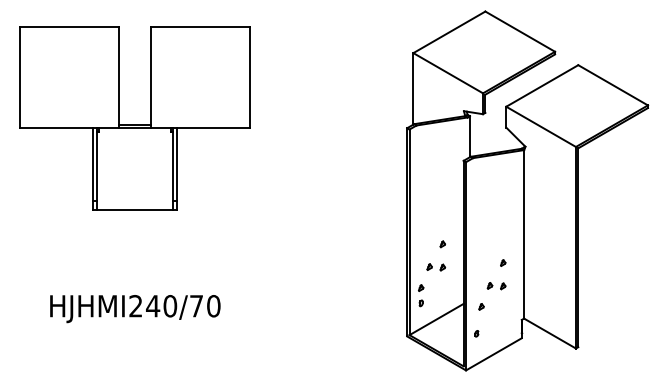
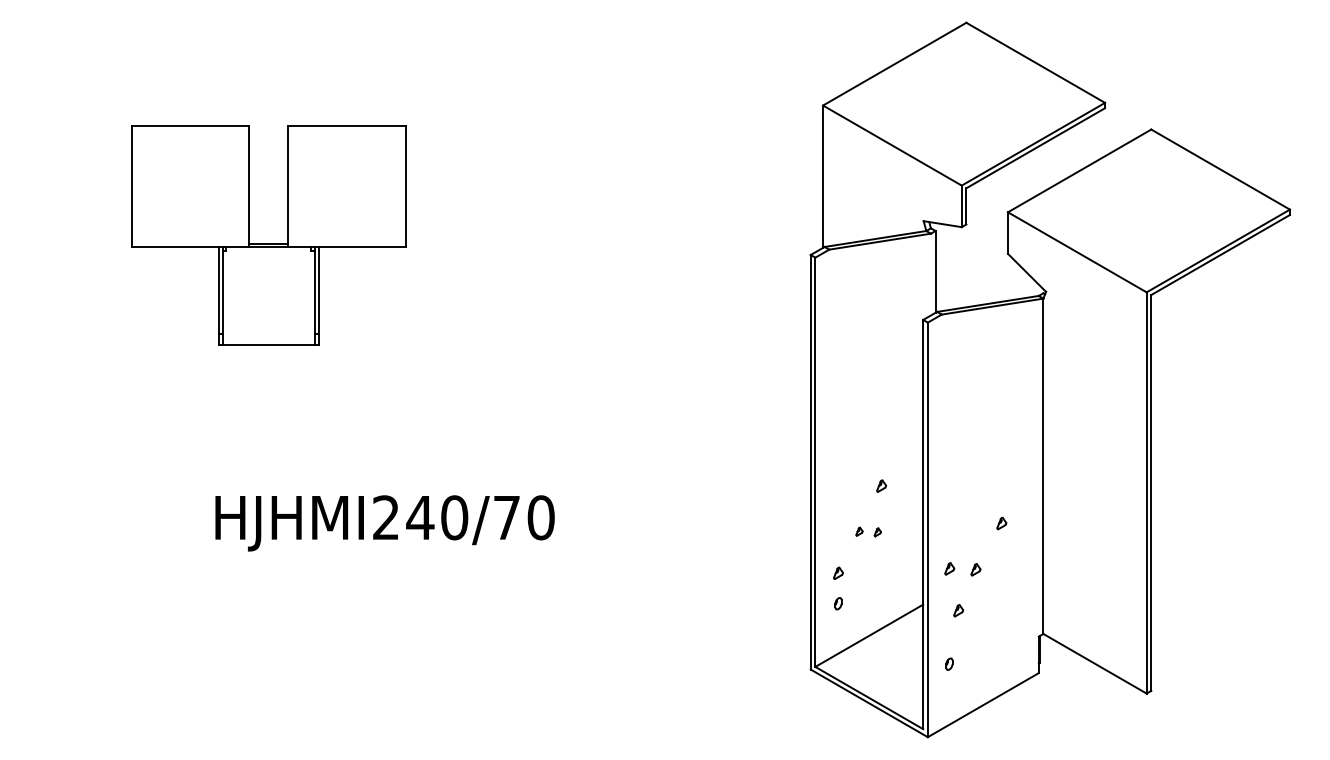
part: (134, 118) -> (267, 235), size x0.6
part: (436, 267) -> (869, 532), size x0.7
part: (496, 286) -> (962, 570), moved
text: (135, 309) -> (385, 524), moved

